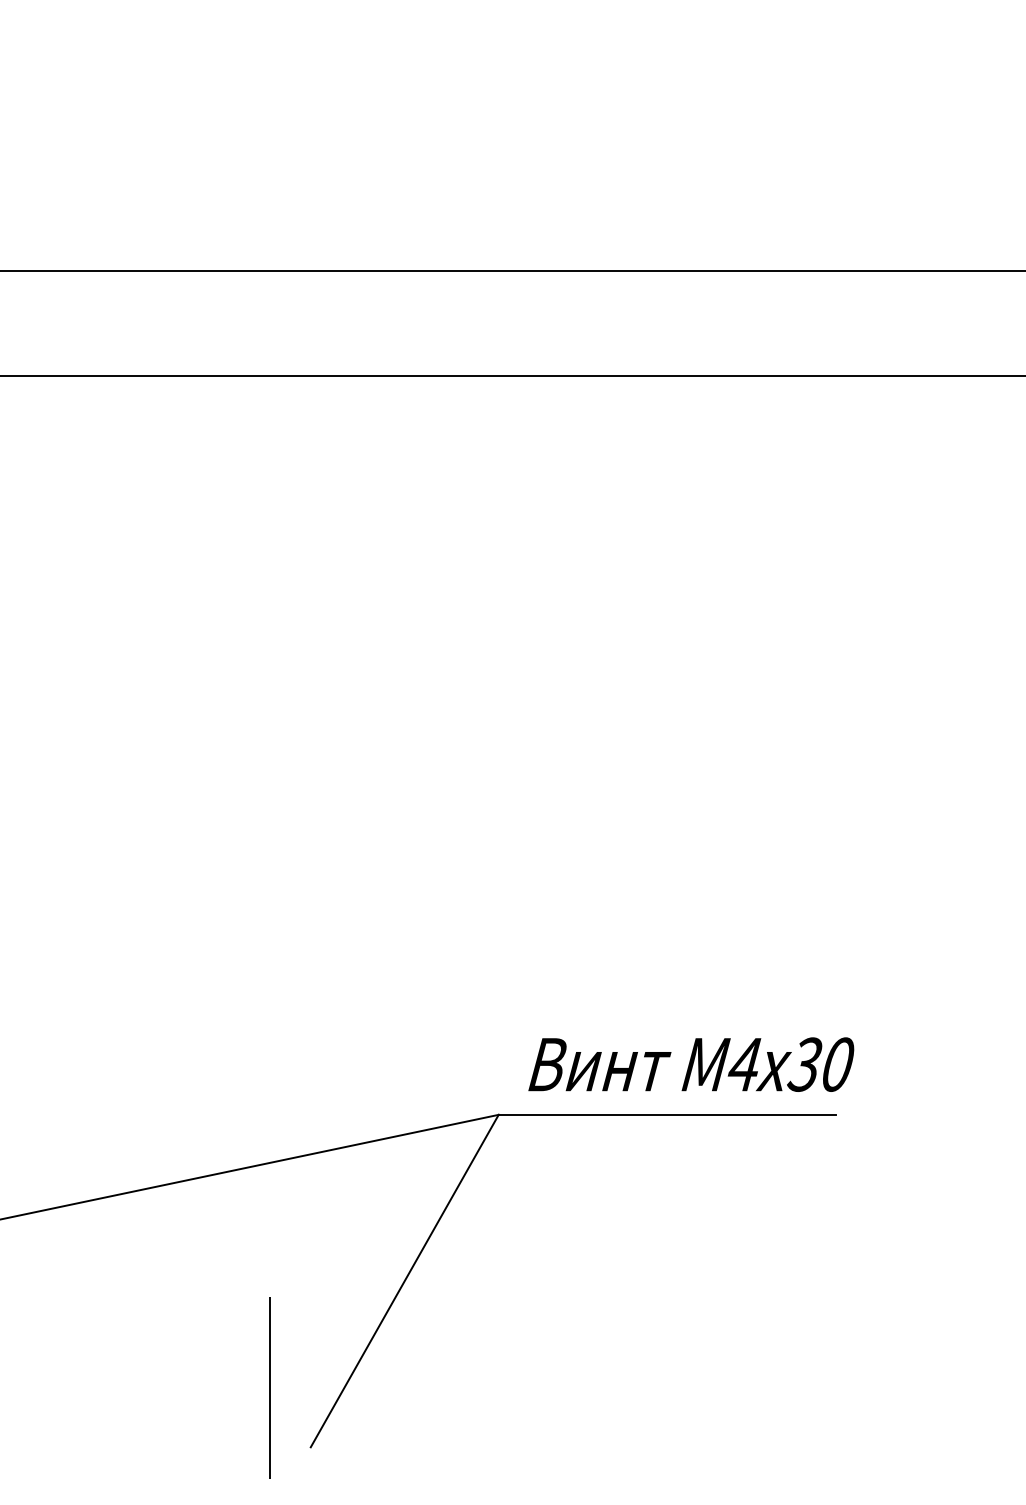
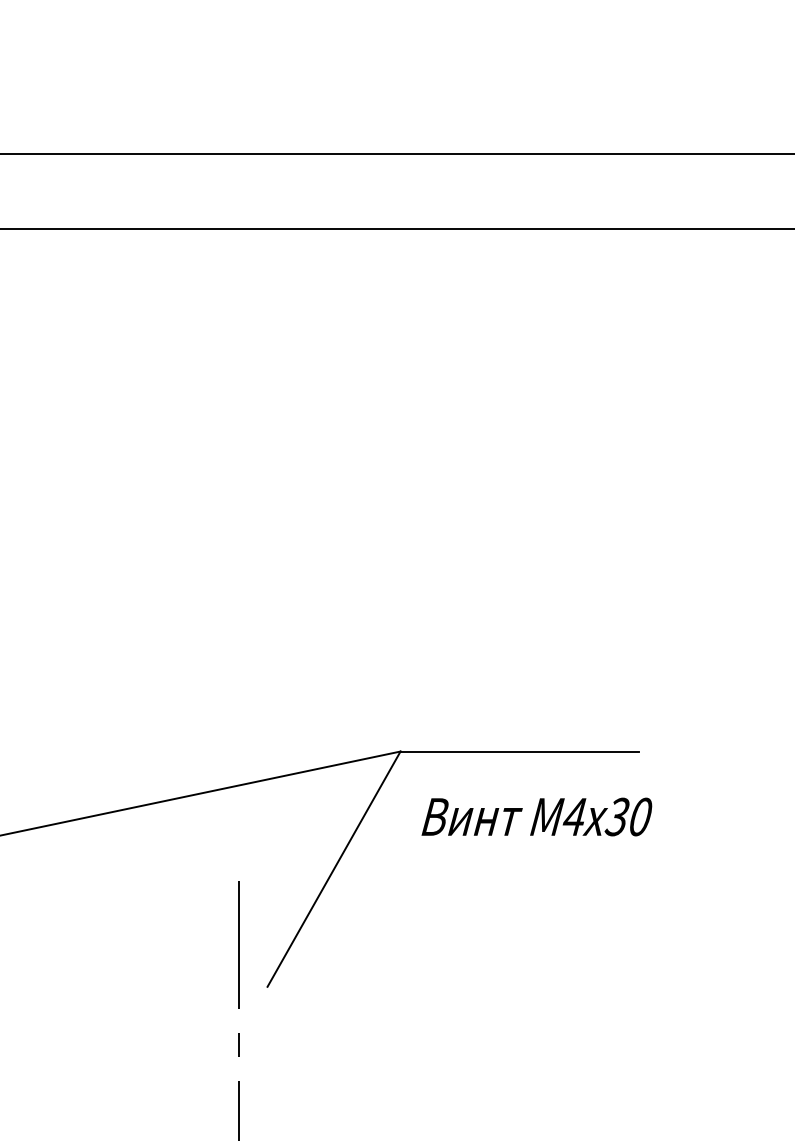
text: (690, 1063) -> (536, 816), moved

